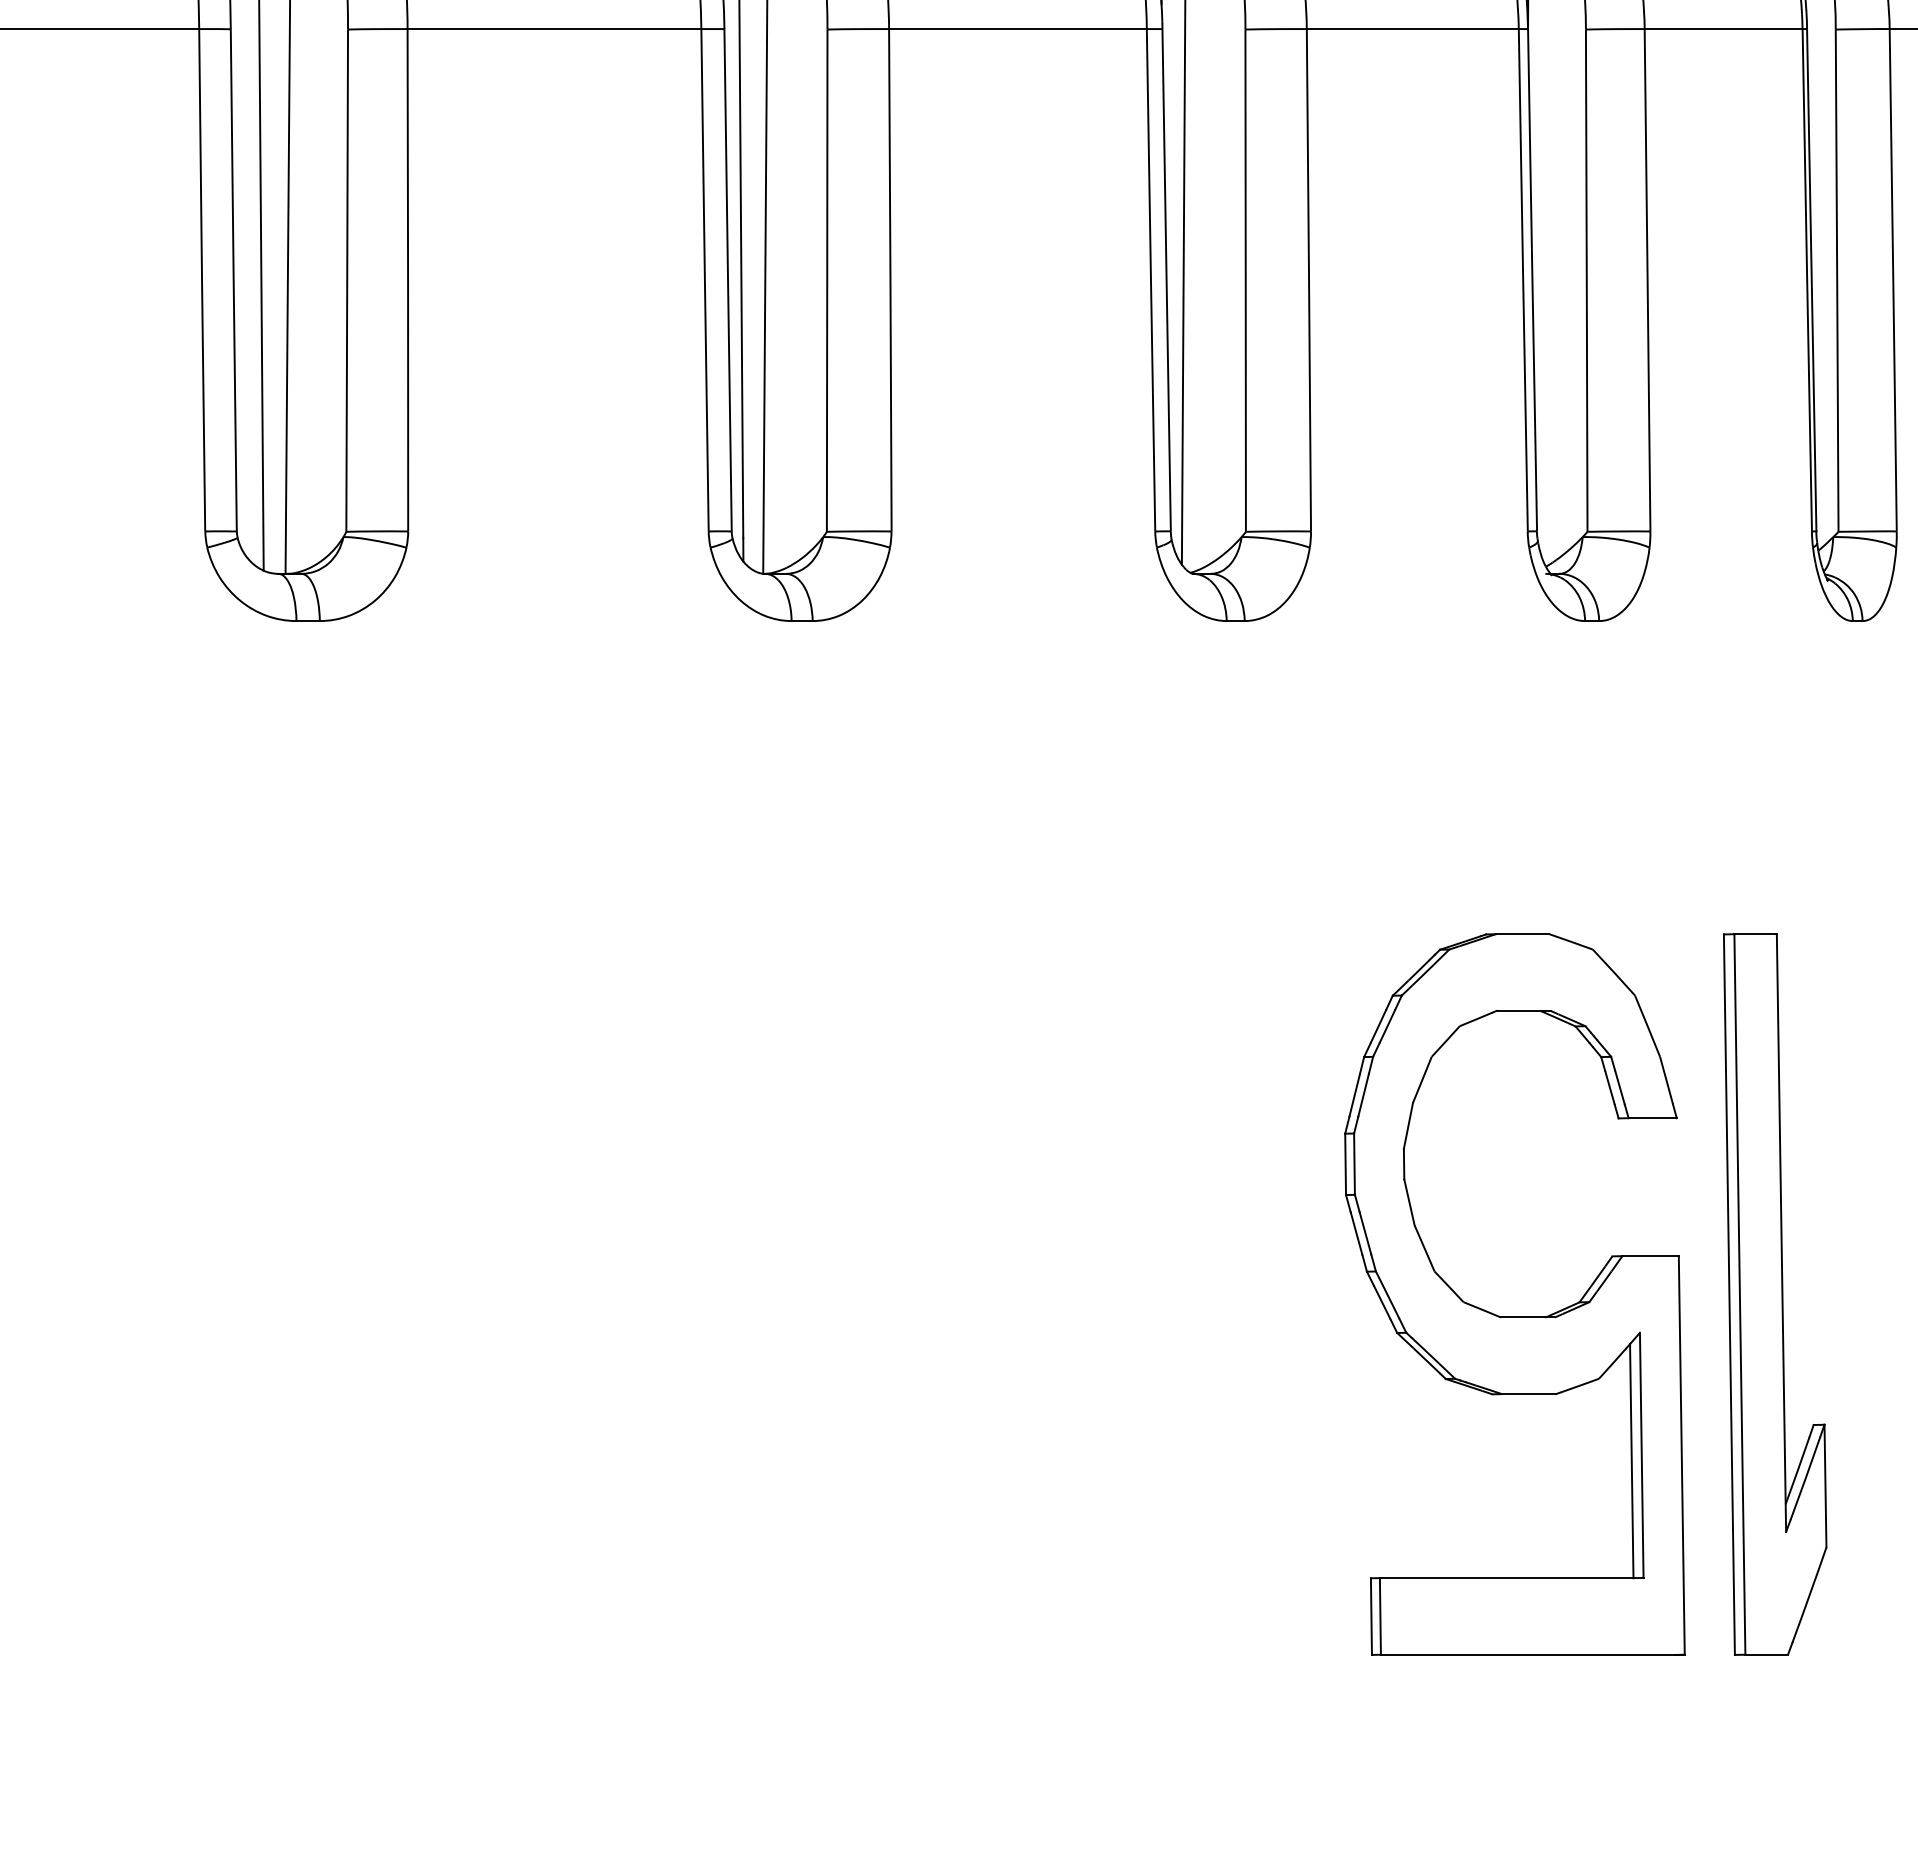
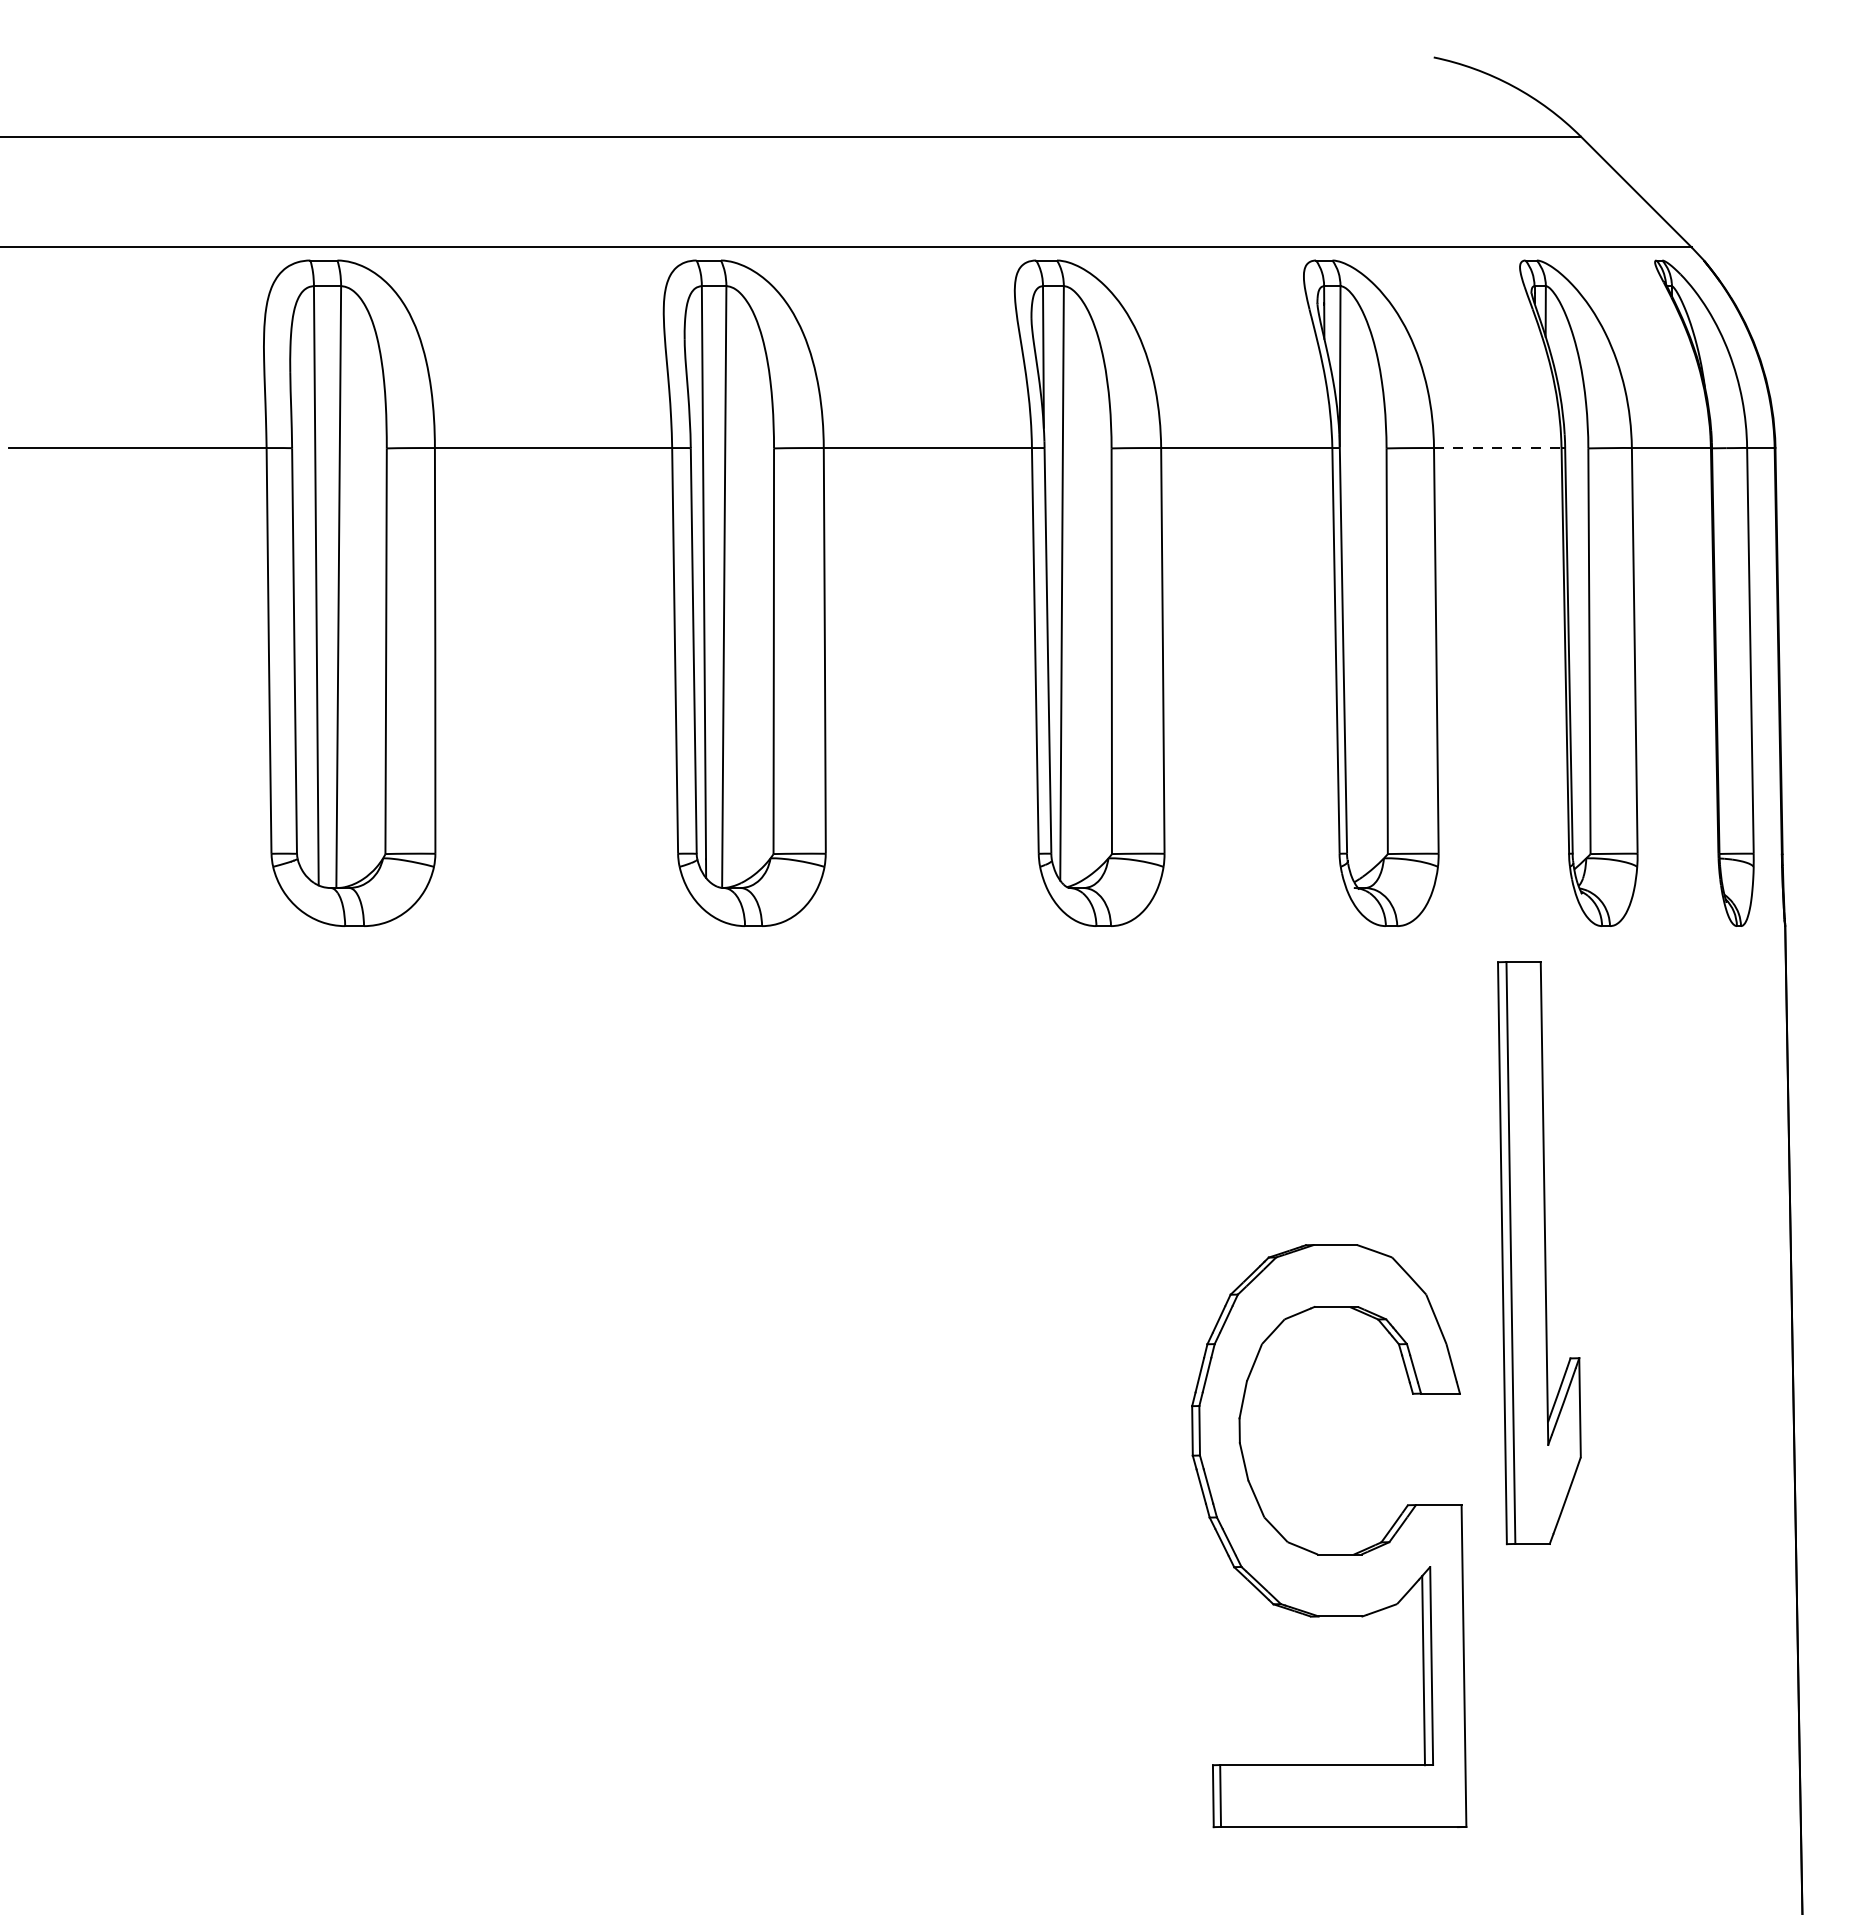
line: (1723, 29) -> (1497, 448), solid -> dashed
part: (1775, 1295) -> (1539, 1253), moved
part: (1515, 1317) -> (1329, 1554), moved

